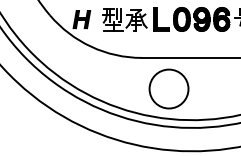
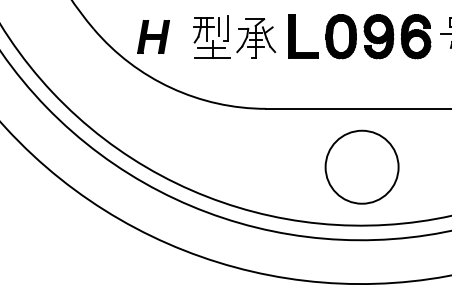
circle: (168, 88) -> (361, 166), moved

